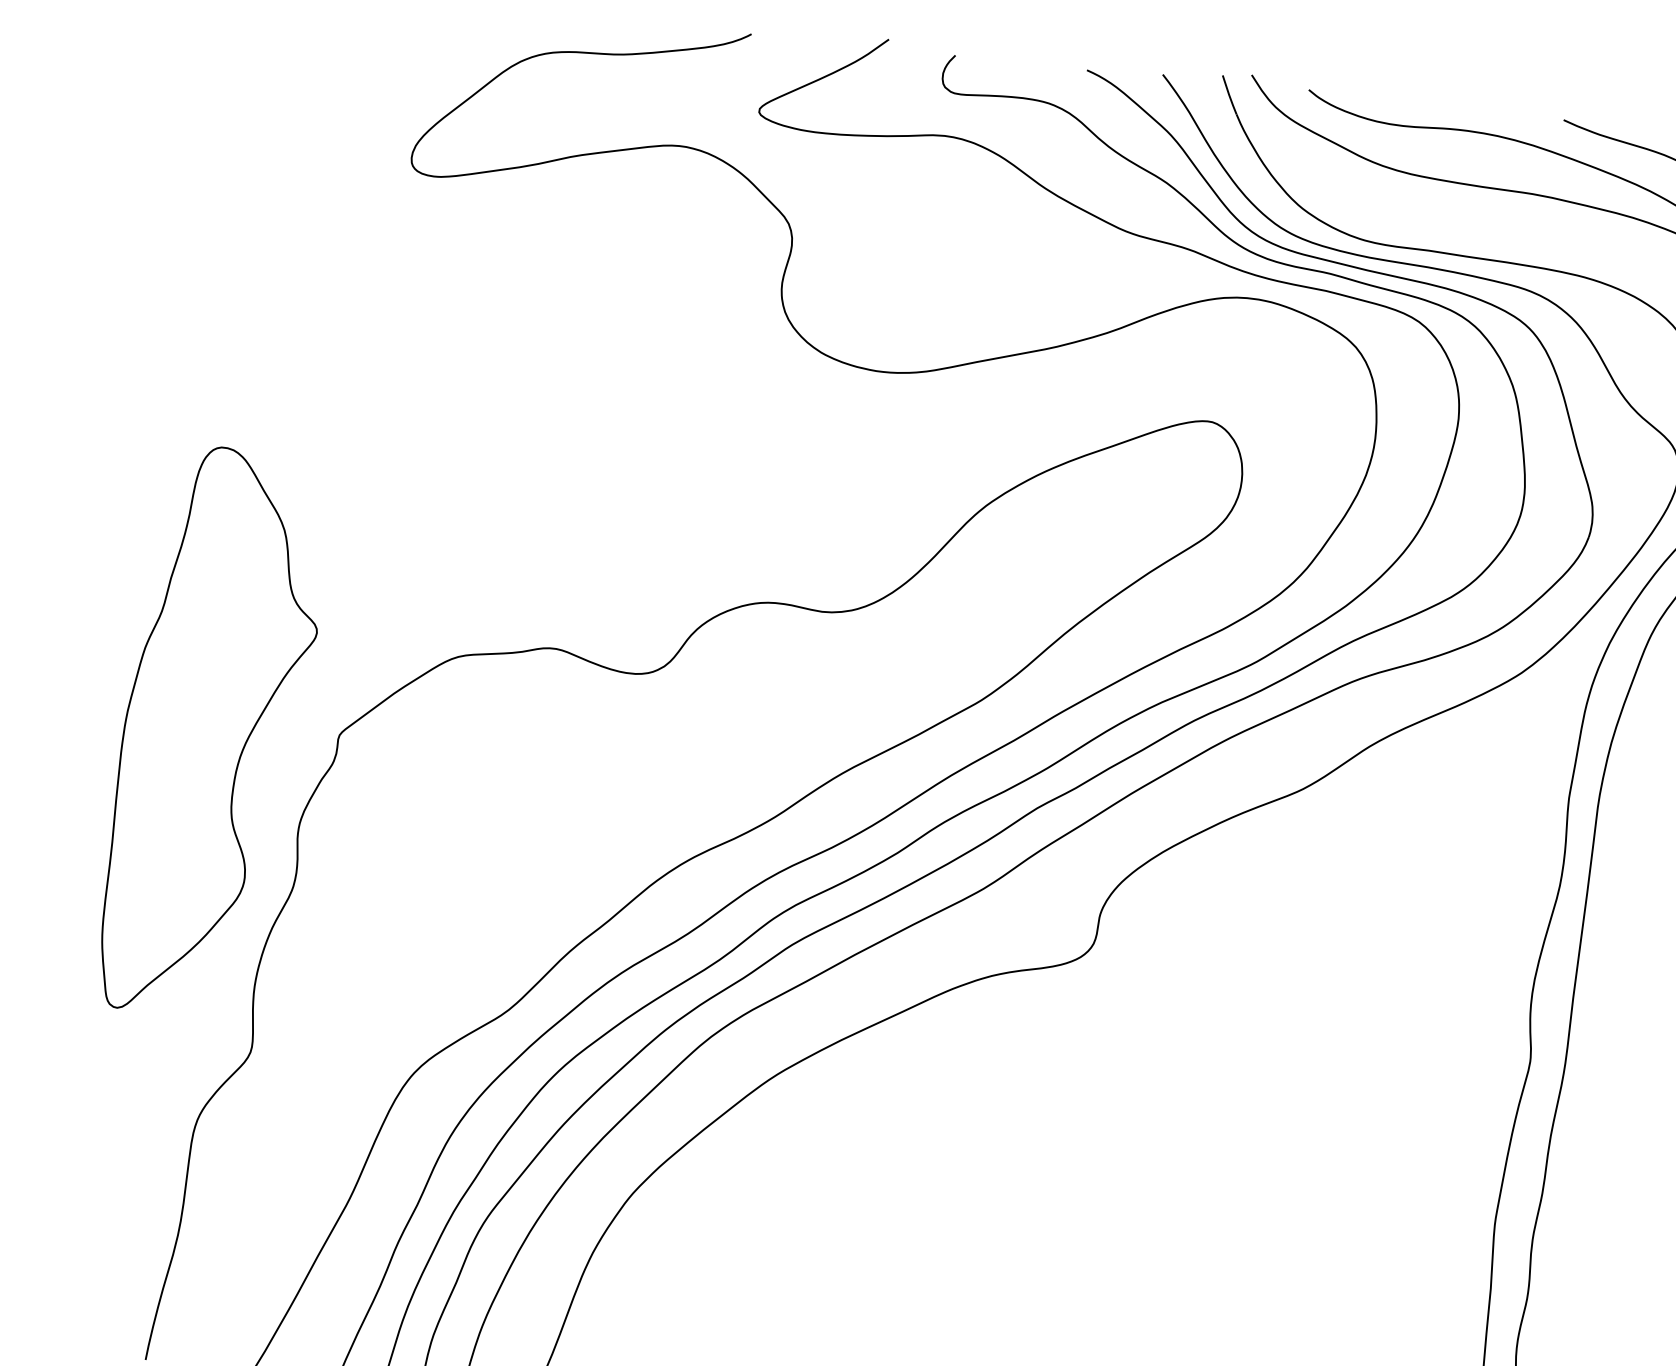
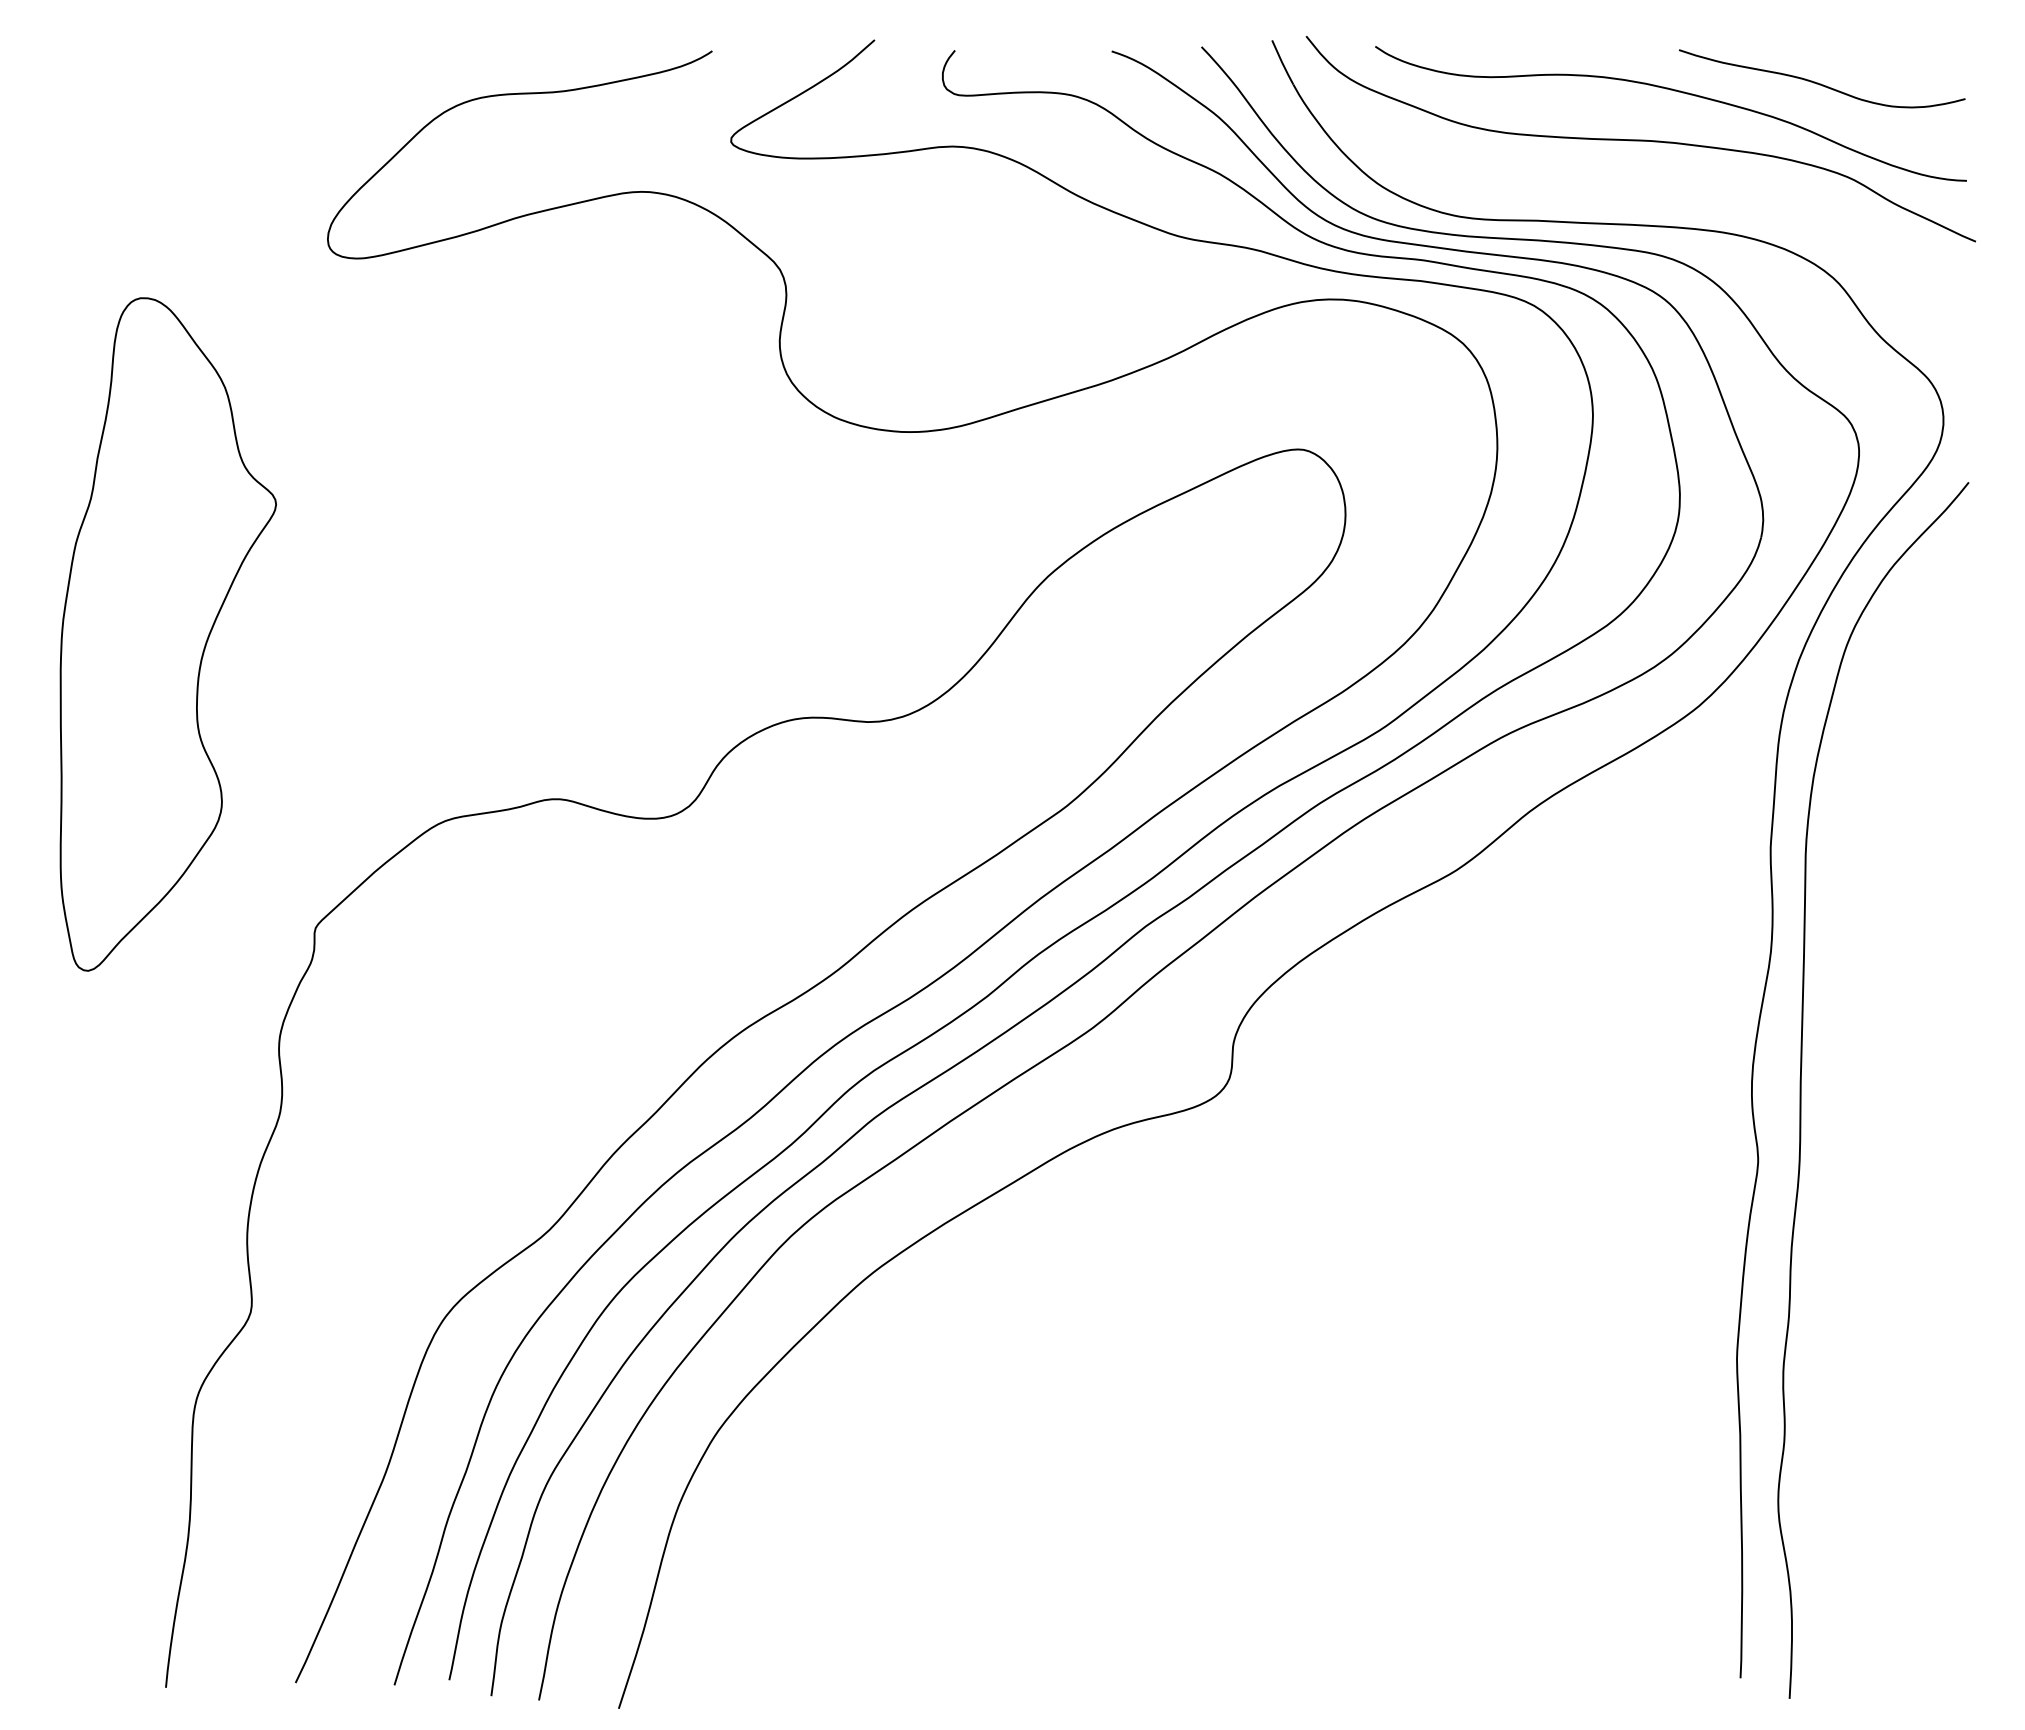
part: (214, 732) -> (167, 634), moved

